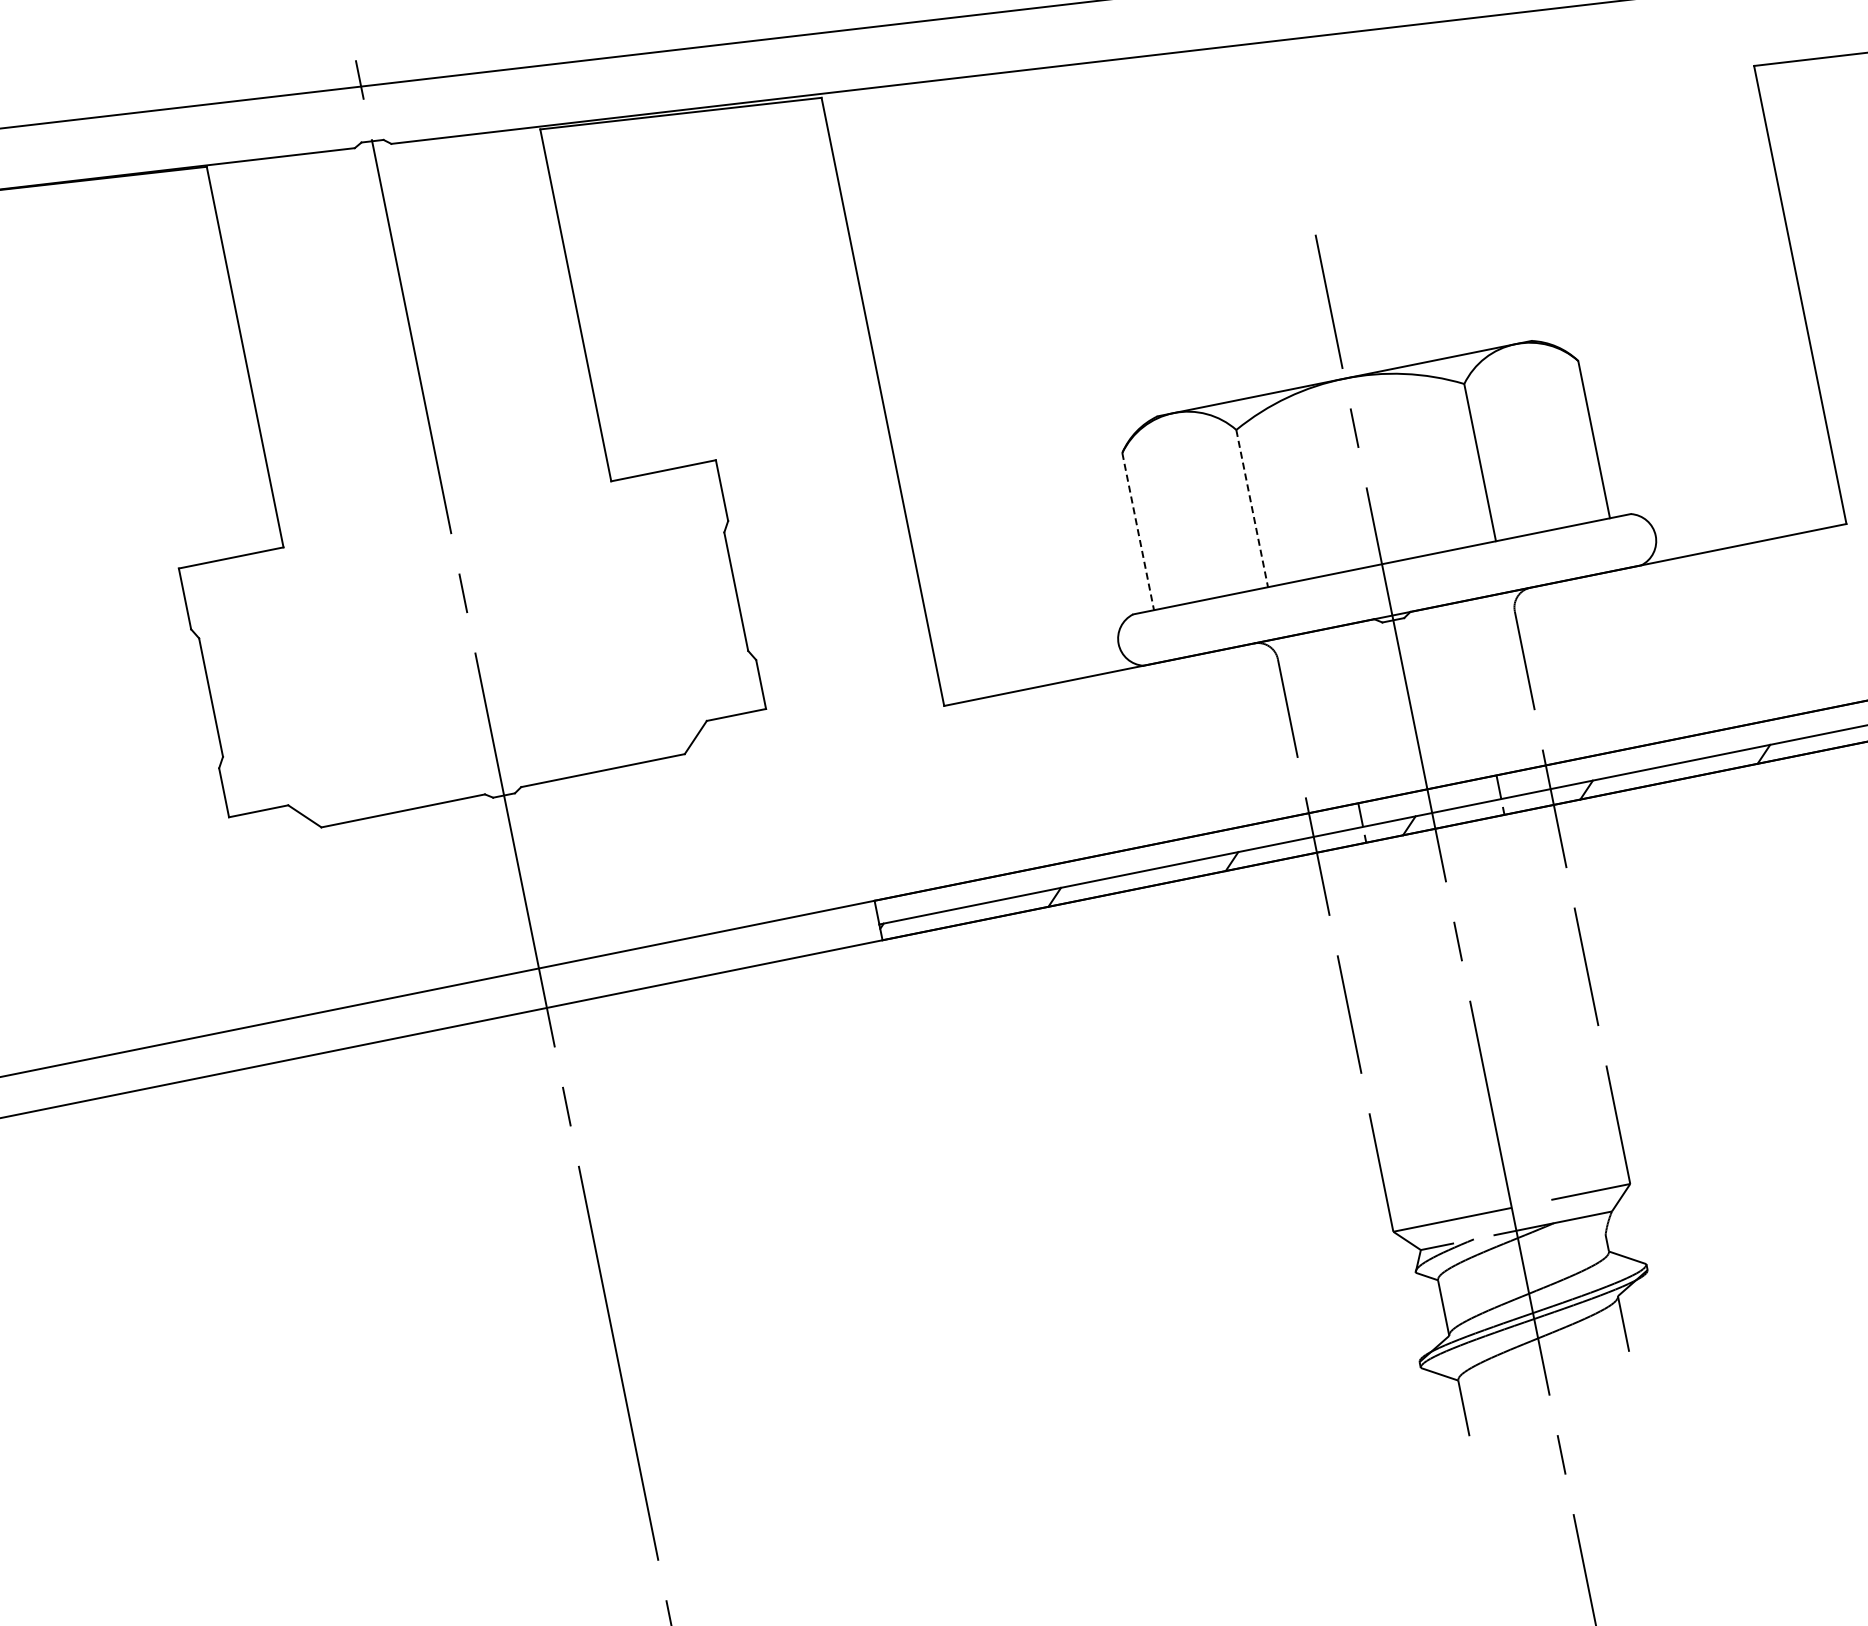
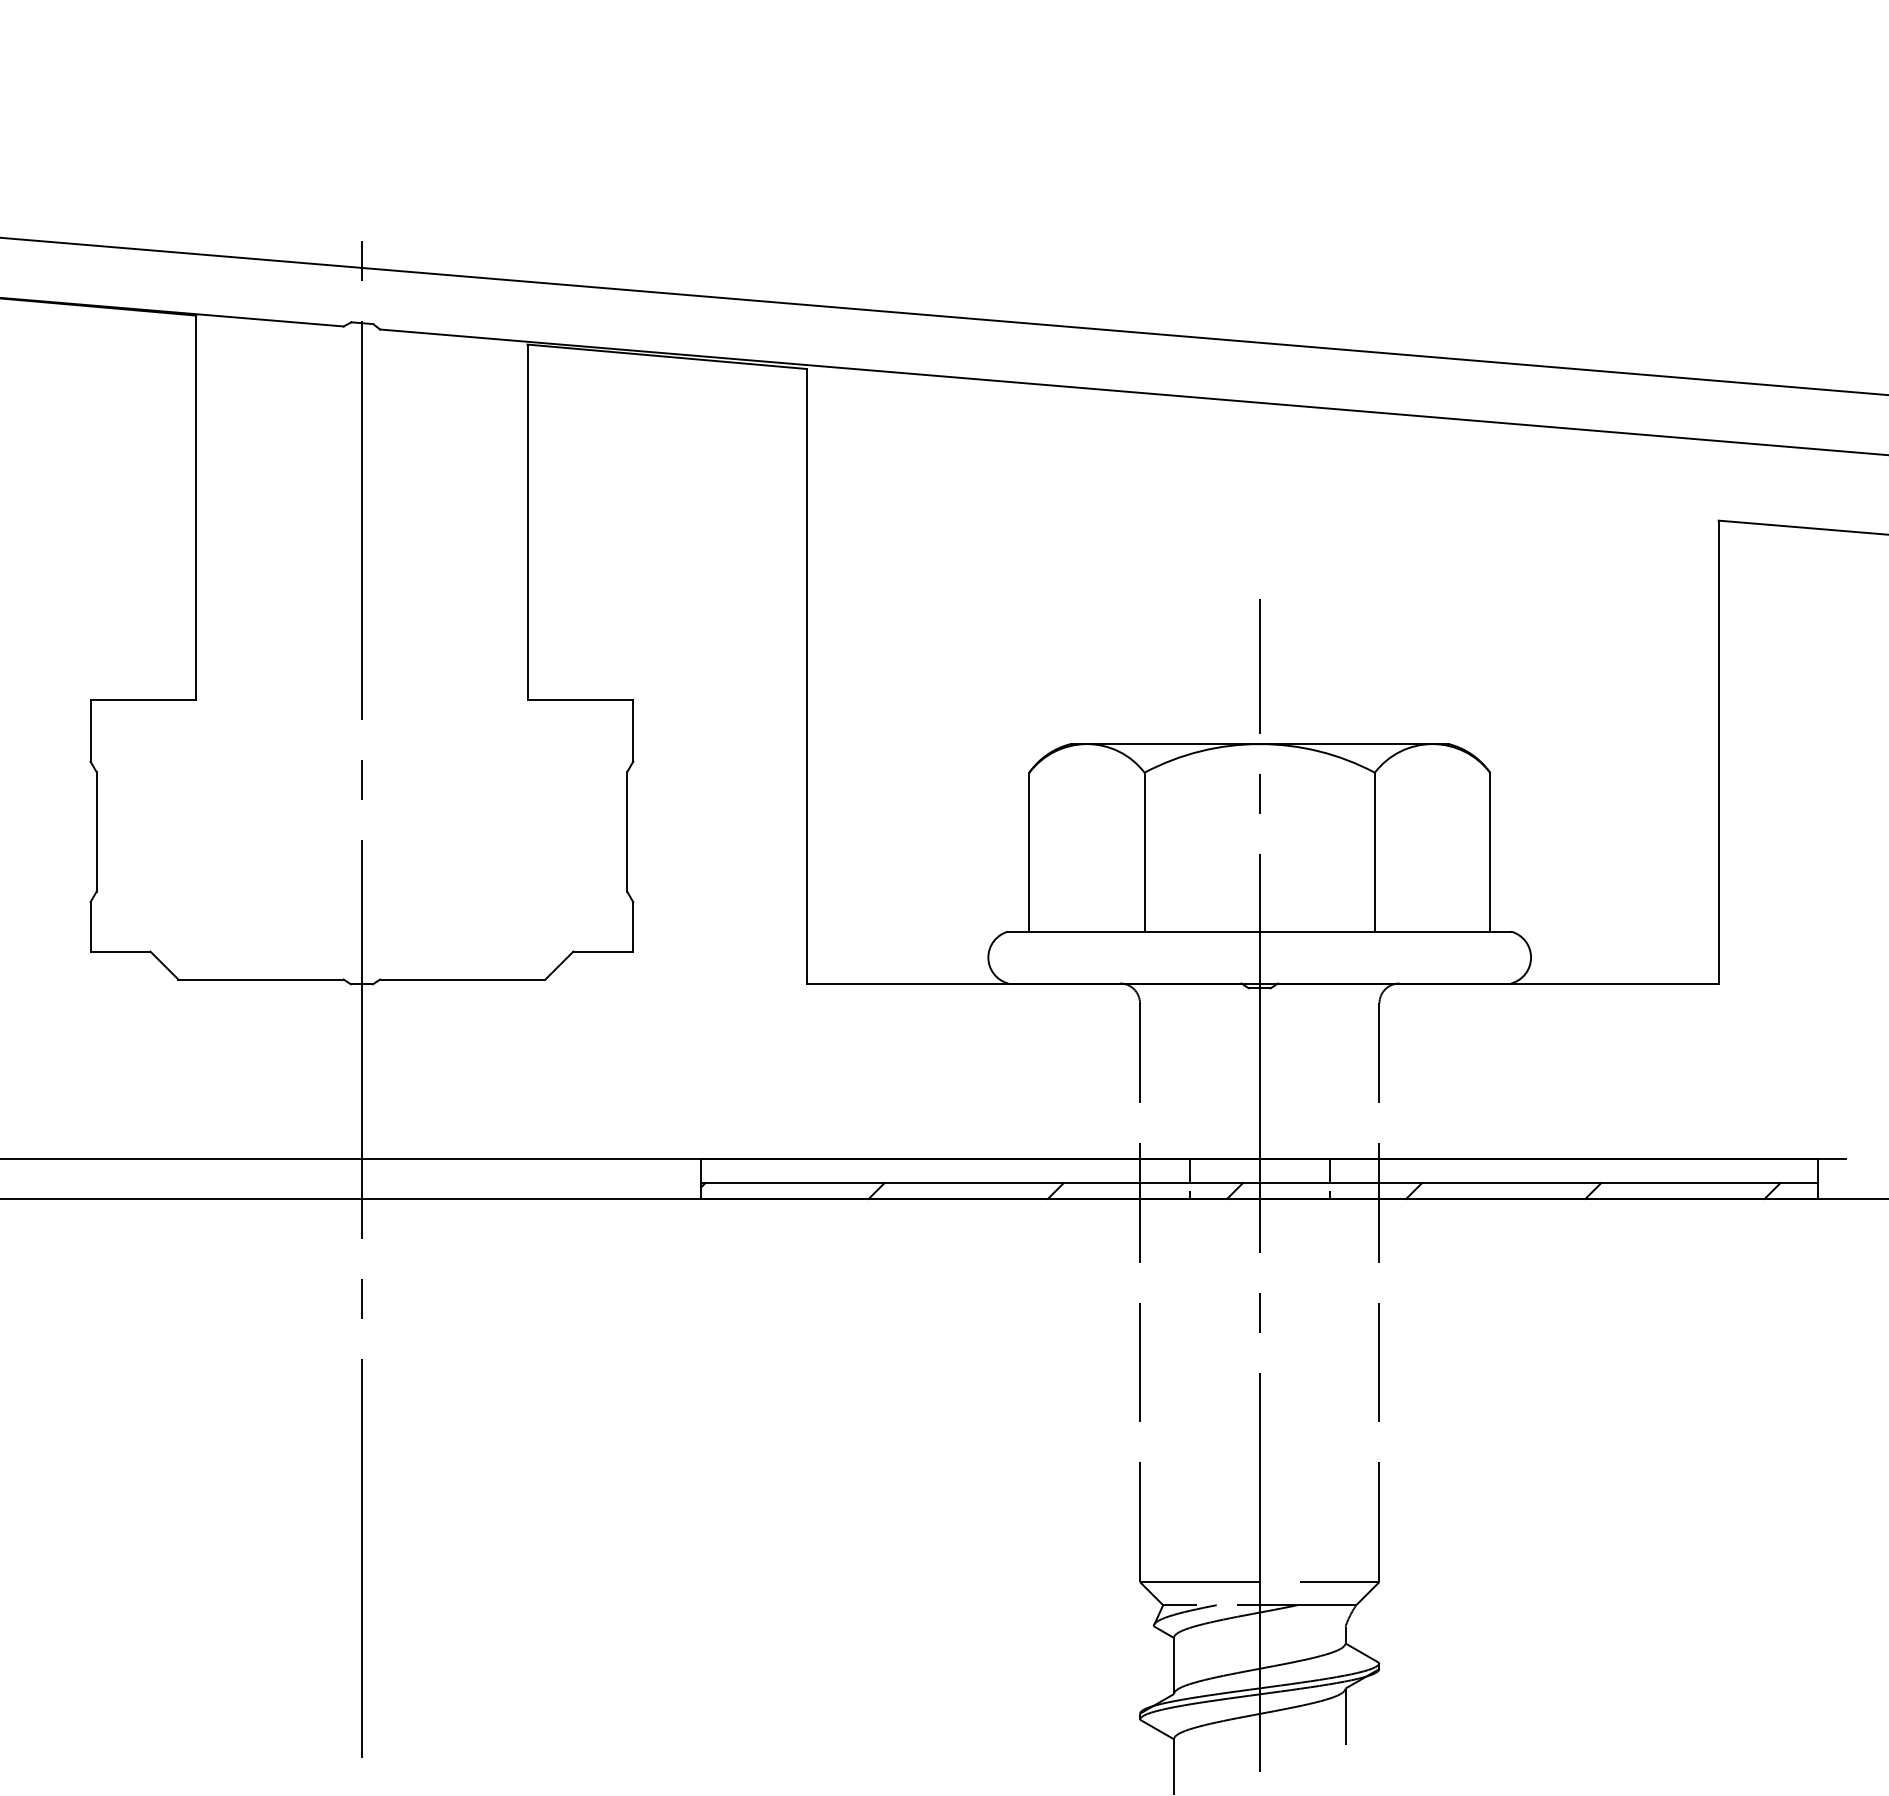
line: (1252, 508) -> (1144, 852), dashed -> solid
line: (1138, 531) -> (1029, 852), dashed -> solid

